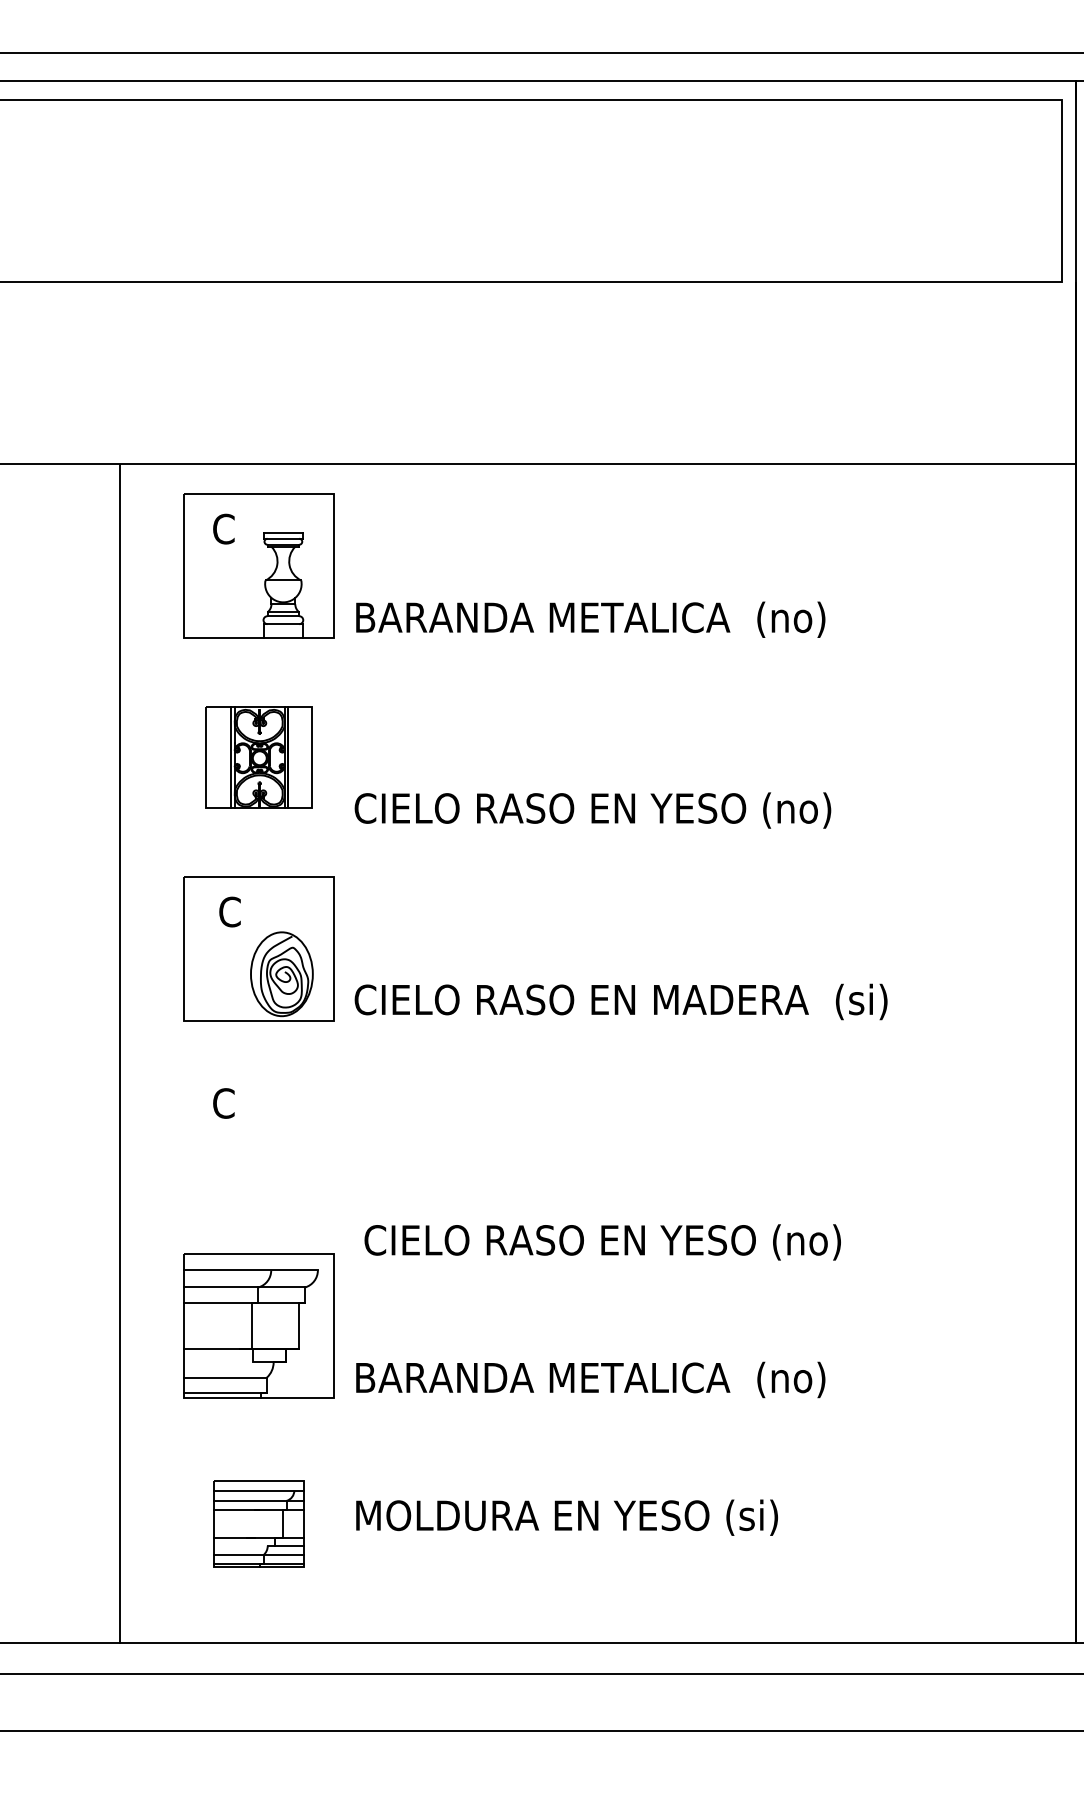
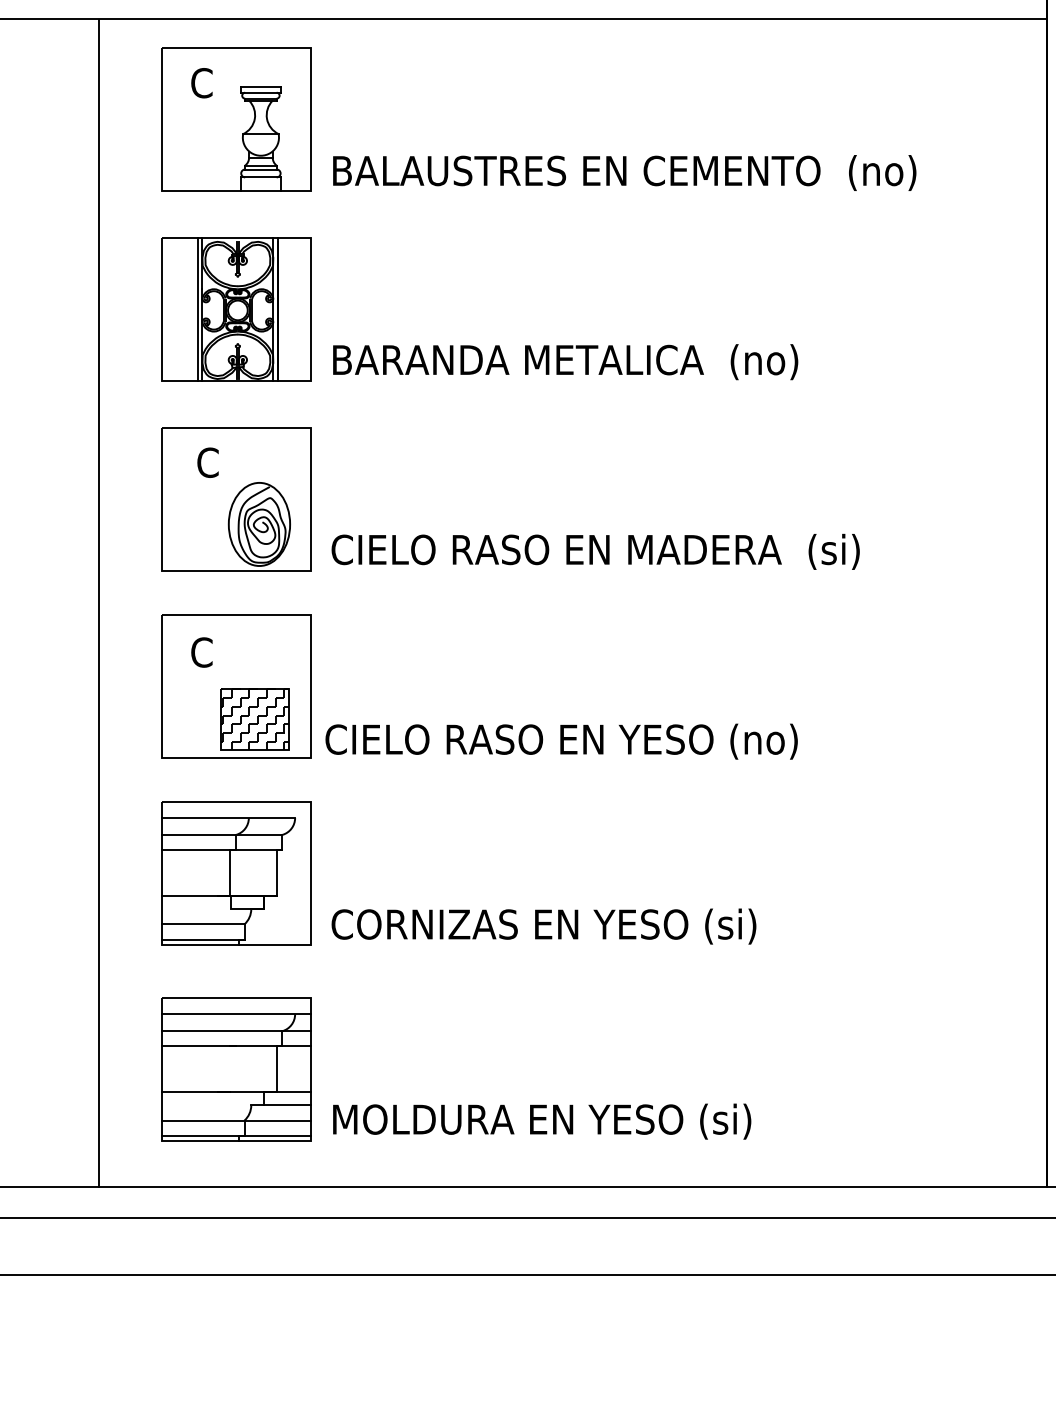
text: (677, 619) -> (651, 172), BARANDA METALICA  (no) -> BALAUSTRES EN CEMENTO  (no)
part: (258, 757) -> (236, 309), size x1.43
text: (592, 810) -> (567, 362), CIELO RASO EN YESO (no) -> BARANDA METALICA  (no)
part: (258, 1137) -> (236, 686), added
text: (602, 1242) -> (561, 741), moved
text: (589, 1379) -> (564, 926), BARANDA METALICA  (no) -> CORNIZAS EN YESO (si)
text: (566, 1517) -> (541, 1121), moved
part: (258, 1523) -> (236, 1068), size x1.67

